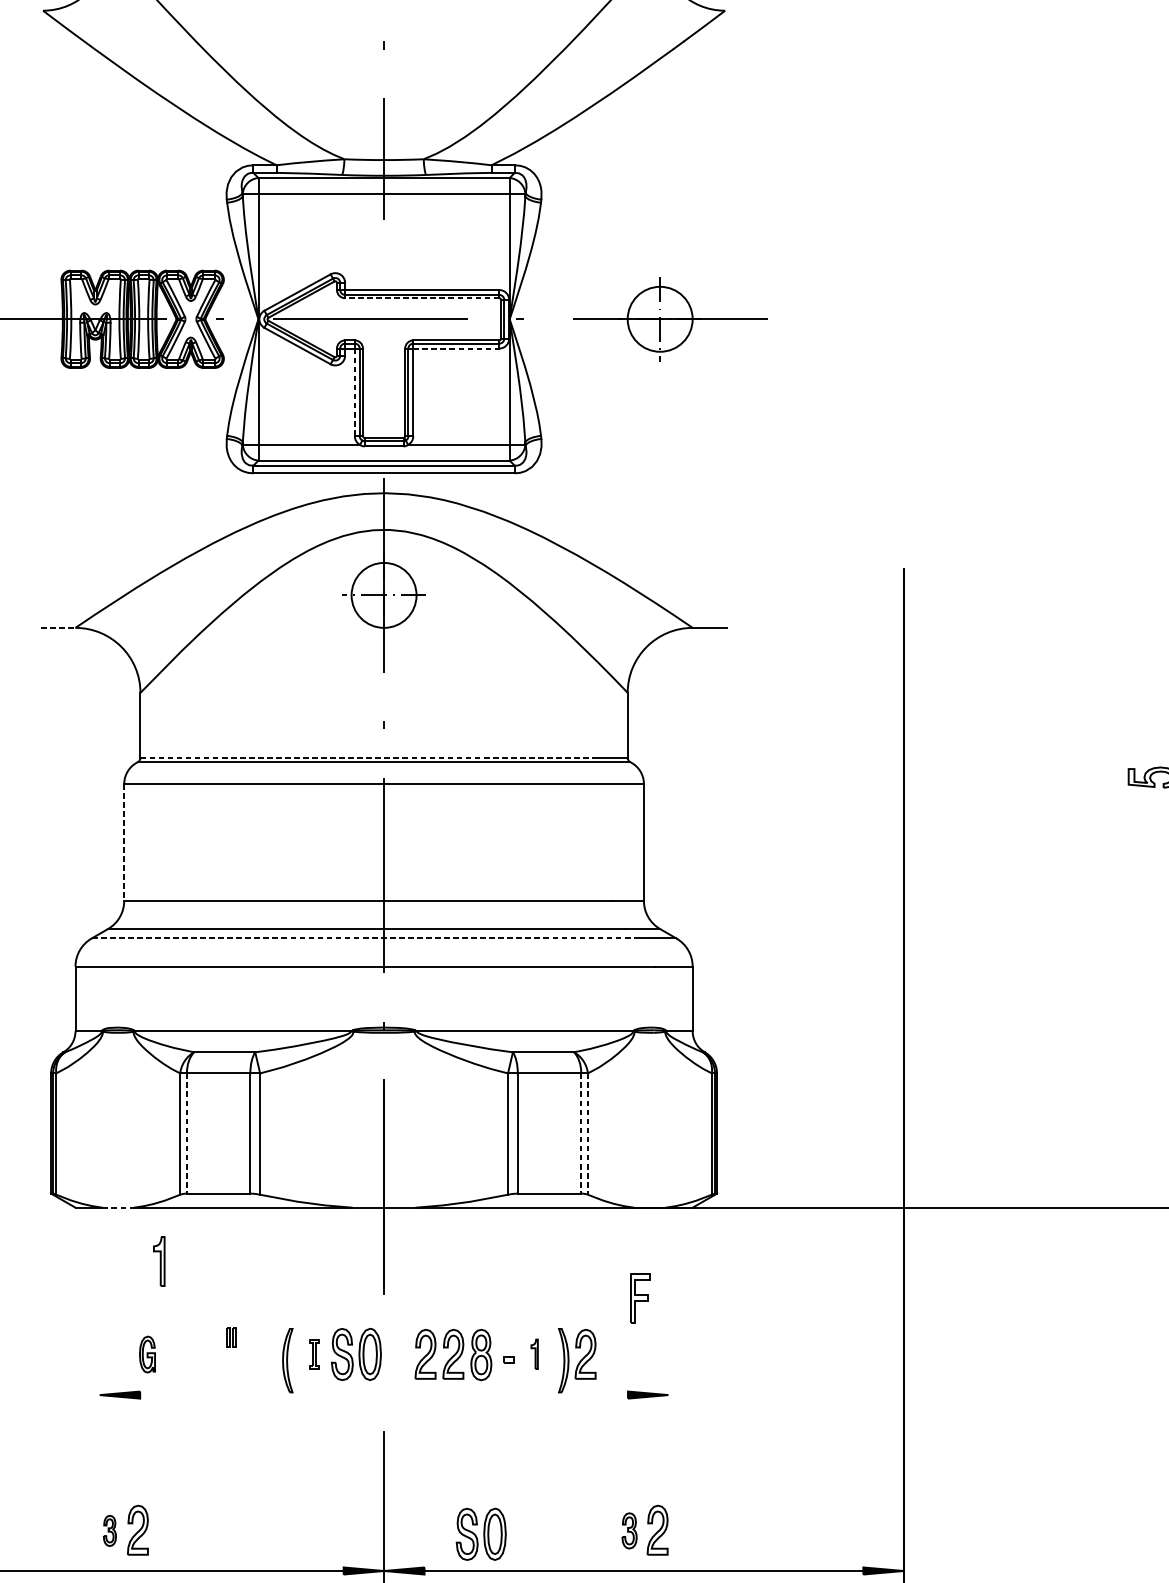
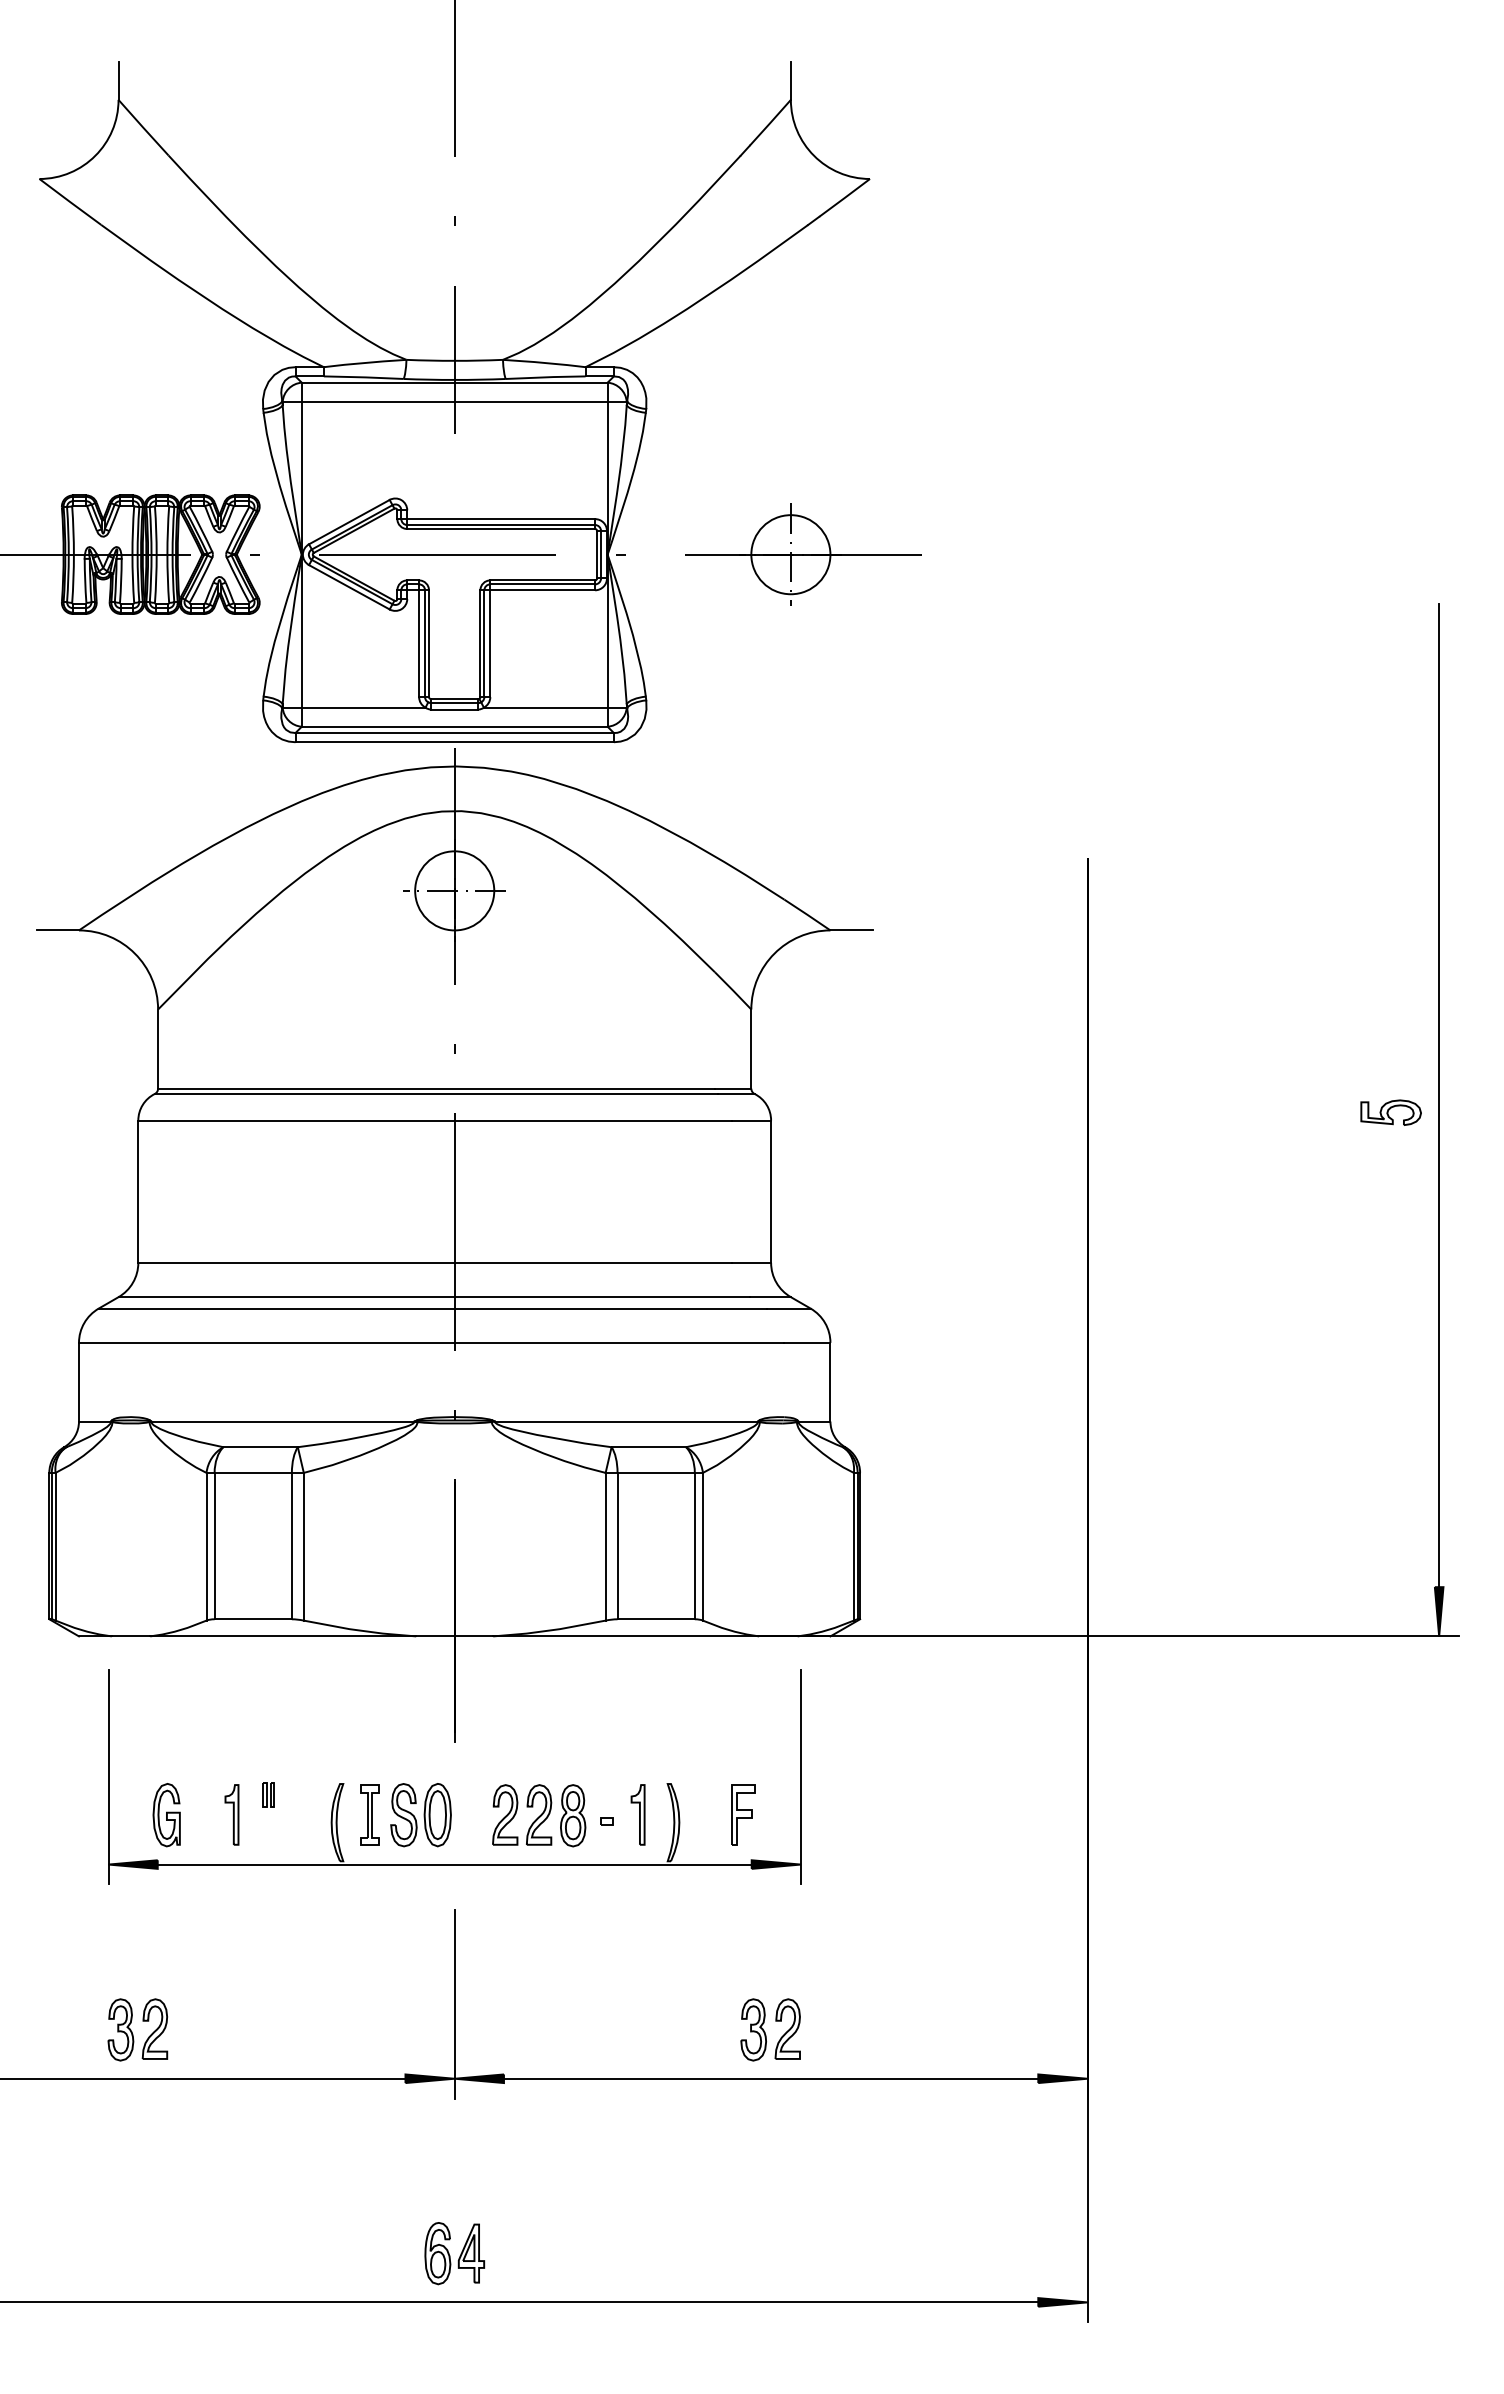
line: (422, 298) -> (501, 529), dashed -> solid
line: (457, 348) -> (543, 590), dashed -> solid
line: (355, 393) -> (419, 644), dashed -> solid
line: (58, 627) -> (58, 930), dashed -> solid
line: (369, 757) -> (437, 1088), dashed -> solid
line: (124, 843) -> (138, 1192), dashed -> solid
line: (366, 938) -> (433, 1308), dashed -> solid
line: (186, 1133) -> (214, 1546), dashed -> solid
line: (581, 1133) -> (694, 1546), dashed -> solid
line: (587, 1133) -> (702, 1546), dashed -> solid
line: (118, 1207) -> (131, 1636), dashed -> solid
part: (158, 1261) -> (231, 1814), moved
part: (640, 1298) -> (743, 1814), moved
line: (99, 1323) -> (108, 1777), added
line: (668, 1323) -> (800, 1777), added
part: (314, 1353) -> (369, 1814), size x1.67
part: (534, 1353) -> (637, 1814), size x1.67
part: (585, 1353) -> (700, 1814), removed
part: (147, 1354) -> (166, 1815), size x1.43
line: (383, 1395) -> (454, 1864), added
part: (109, 1530) -> (120, 2029), size x1.67
part: (629, 1530) -> (753, 2029), size x1.43
part: (480, 1534) -> (572, 2034), removed

